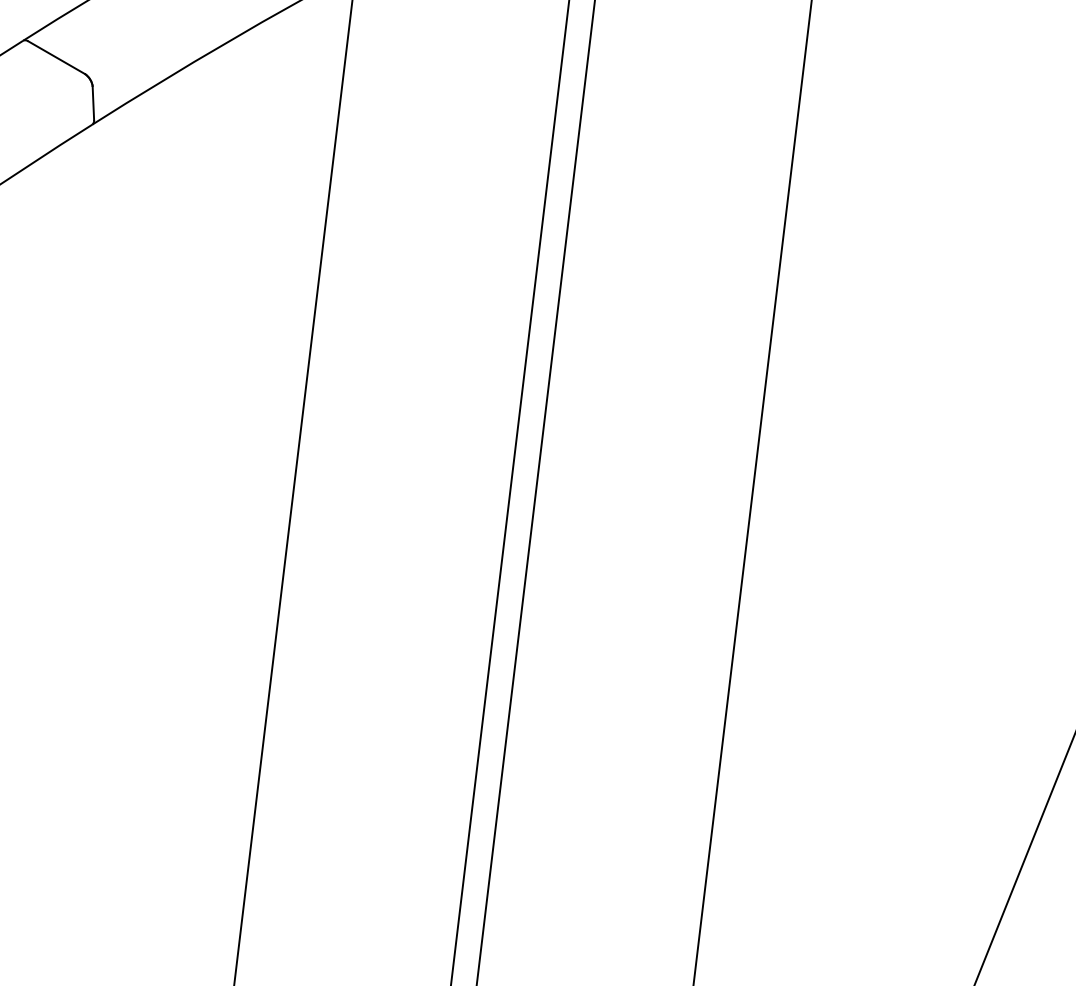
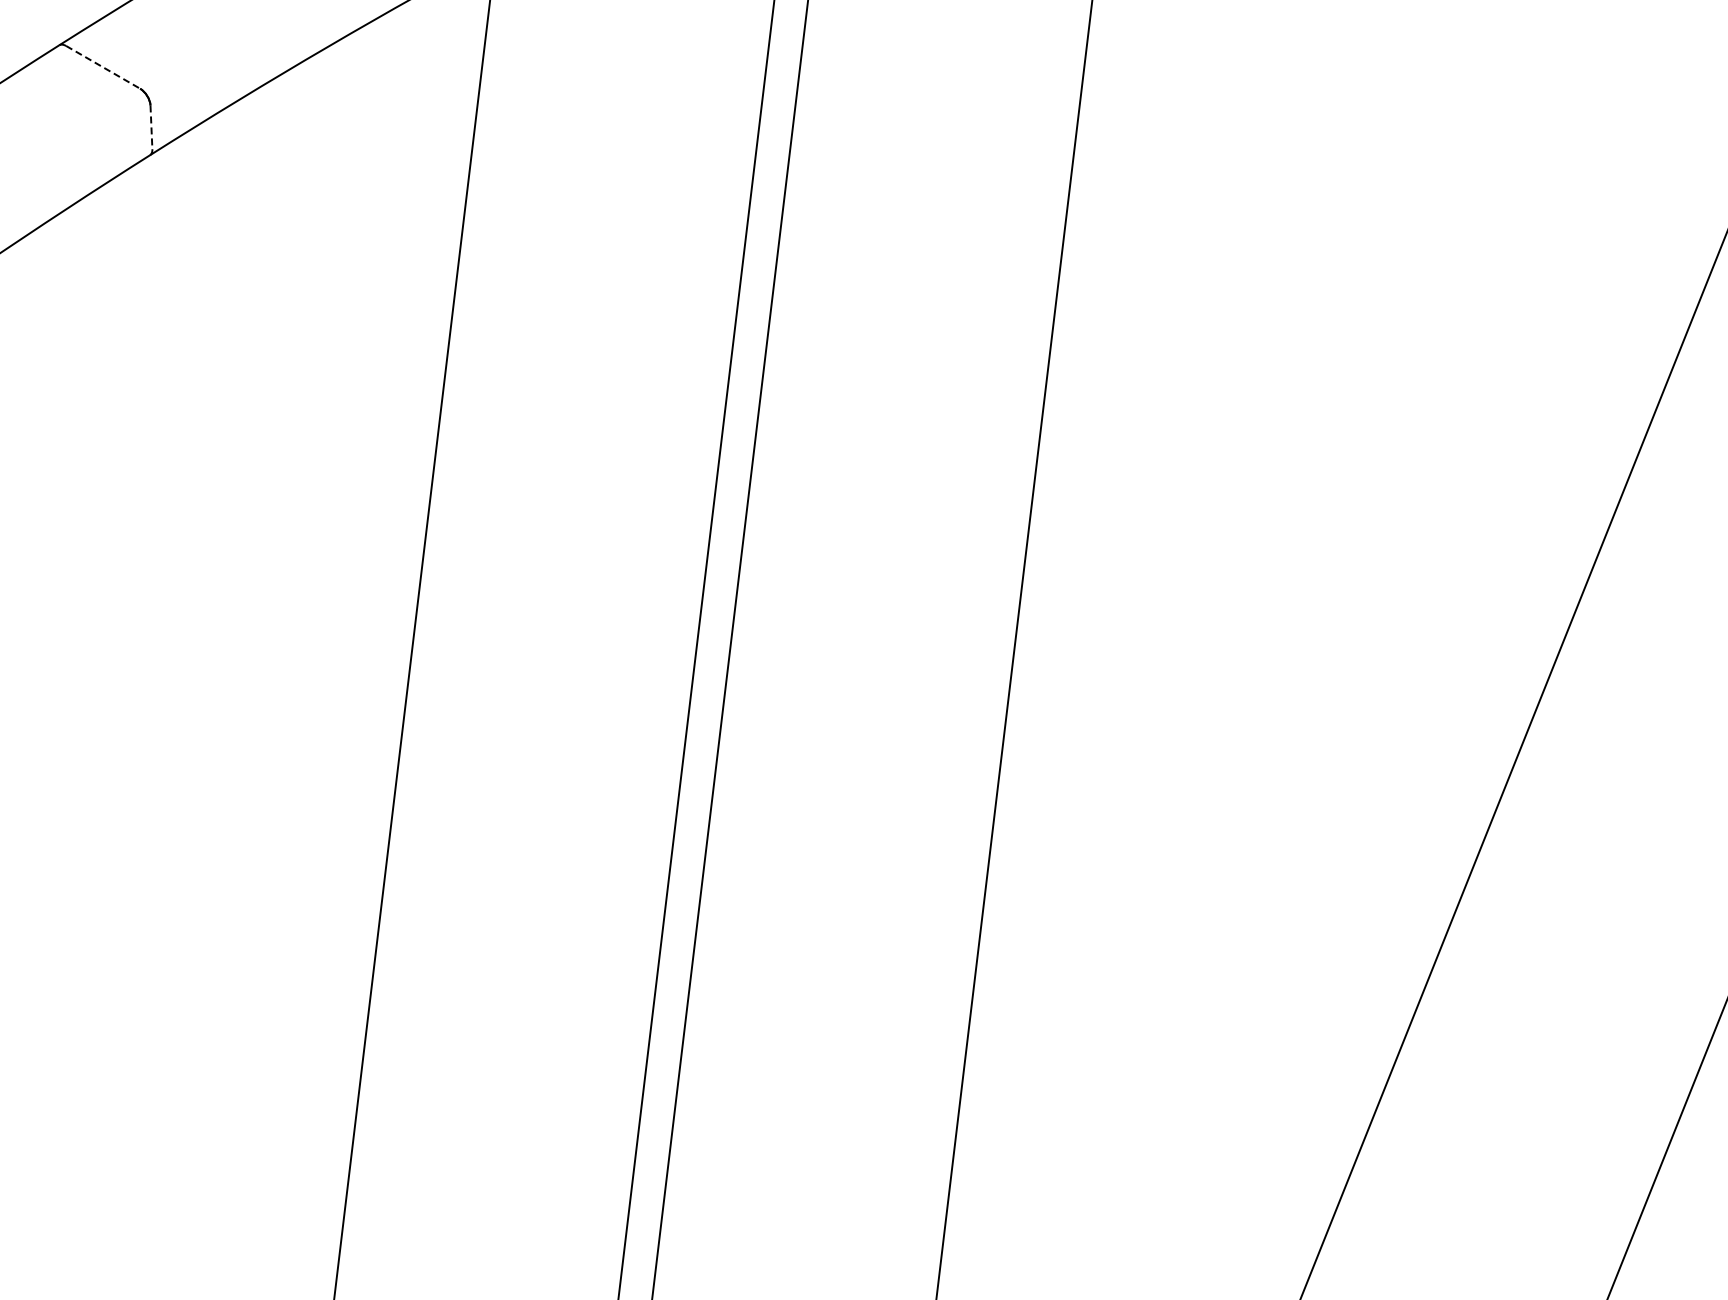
line: (56, 57) -> (103, 67), solid -> dashed
line: (93, 103) -> (151, 127), solid -> dashed

